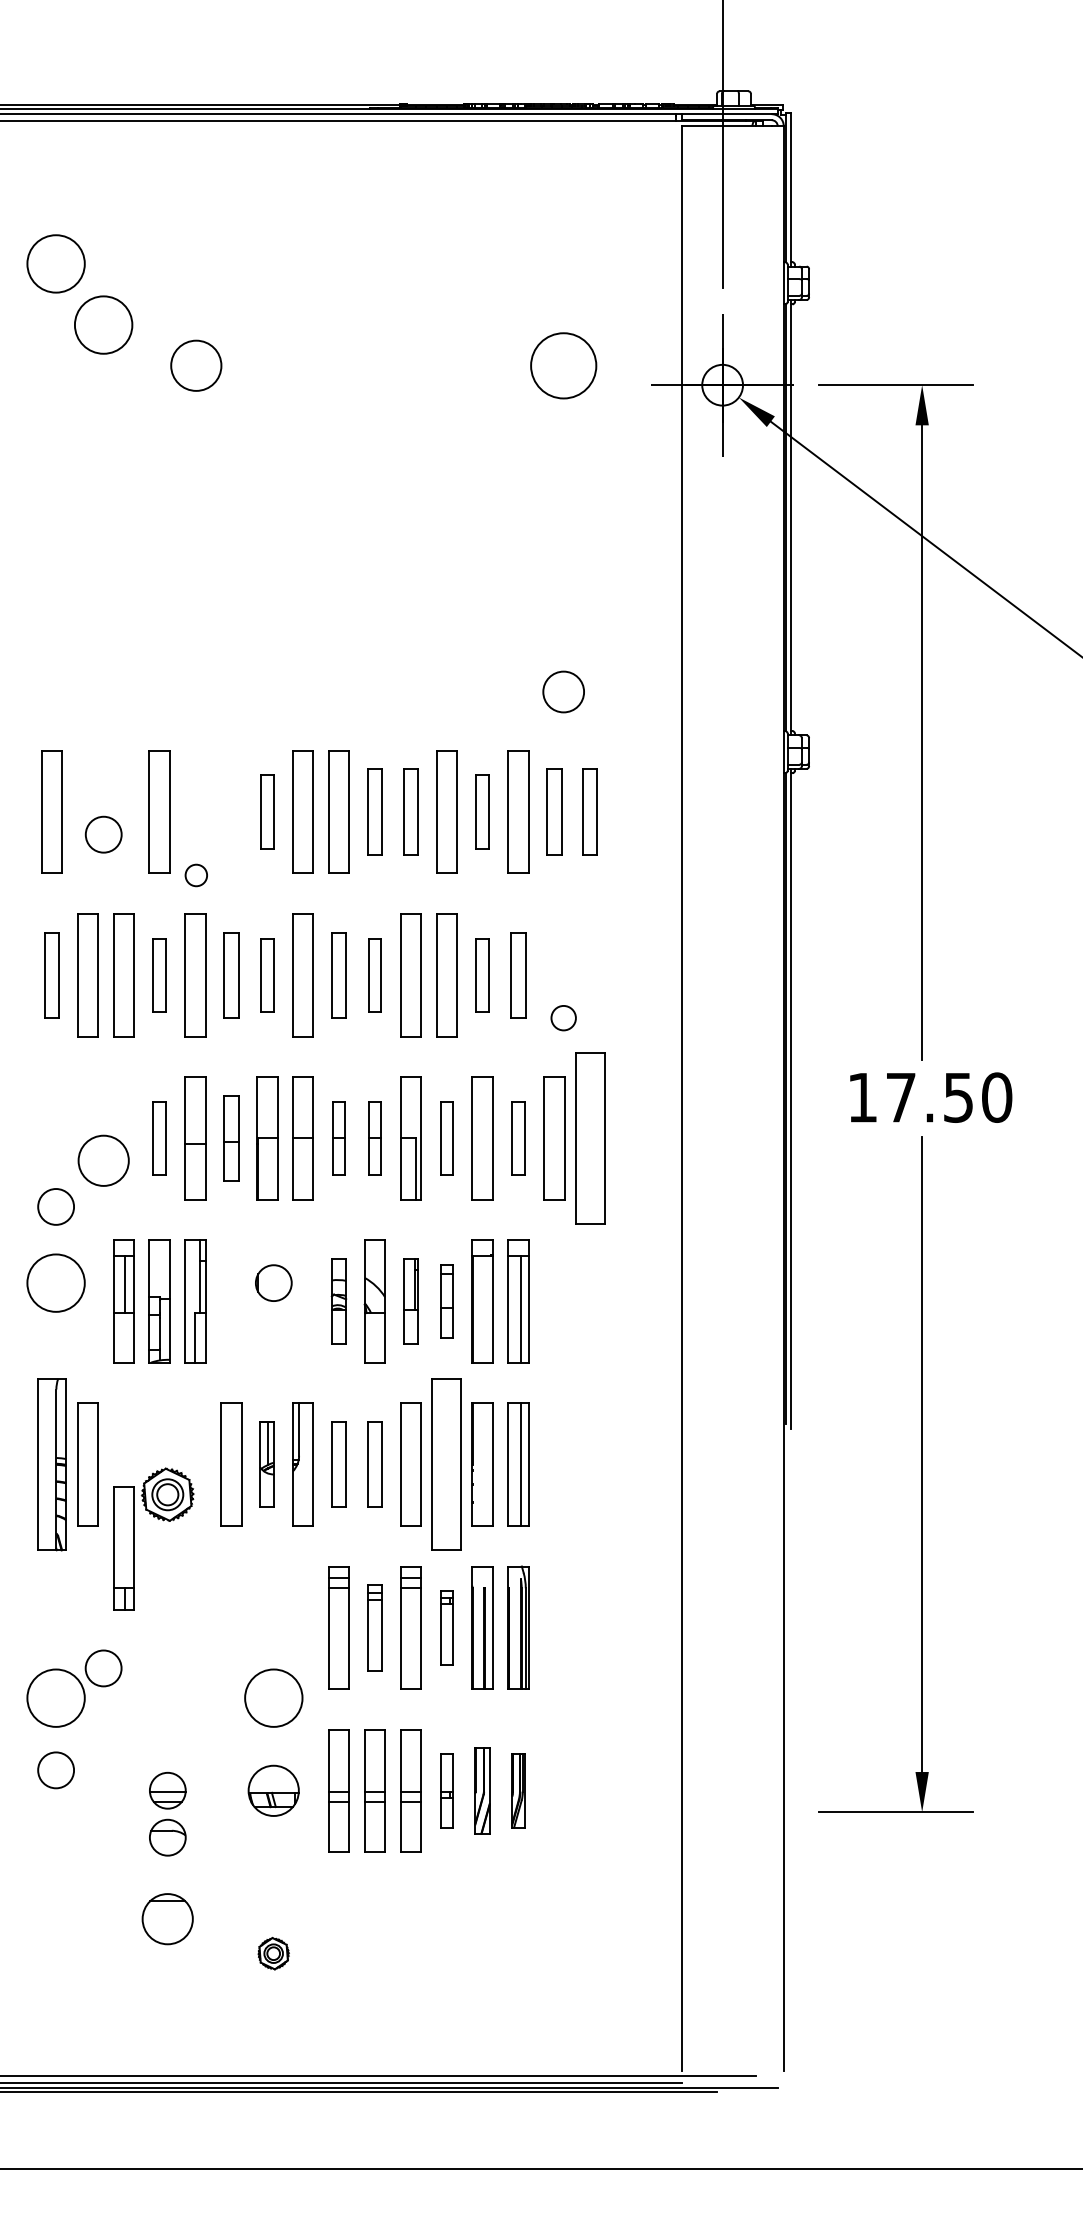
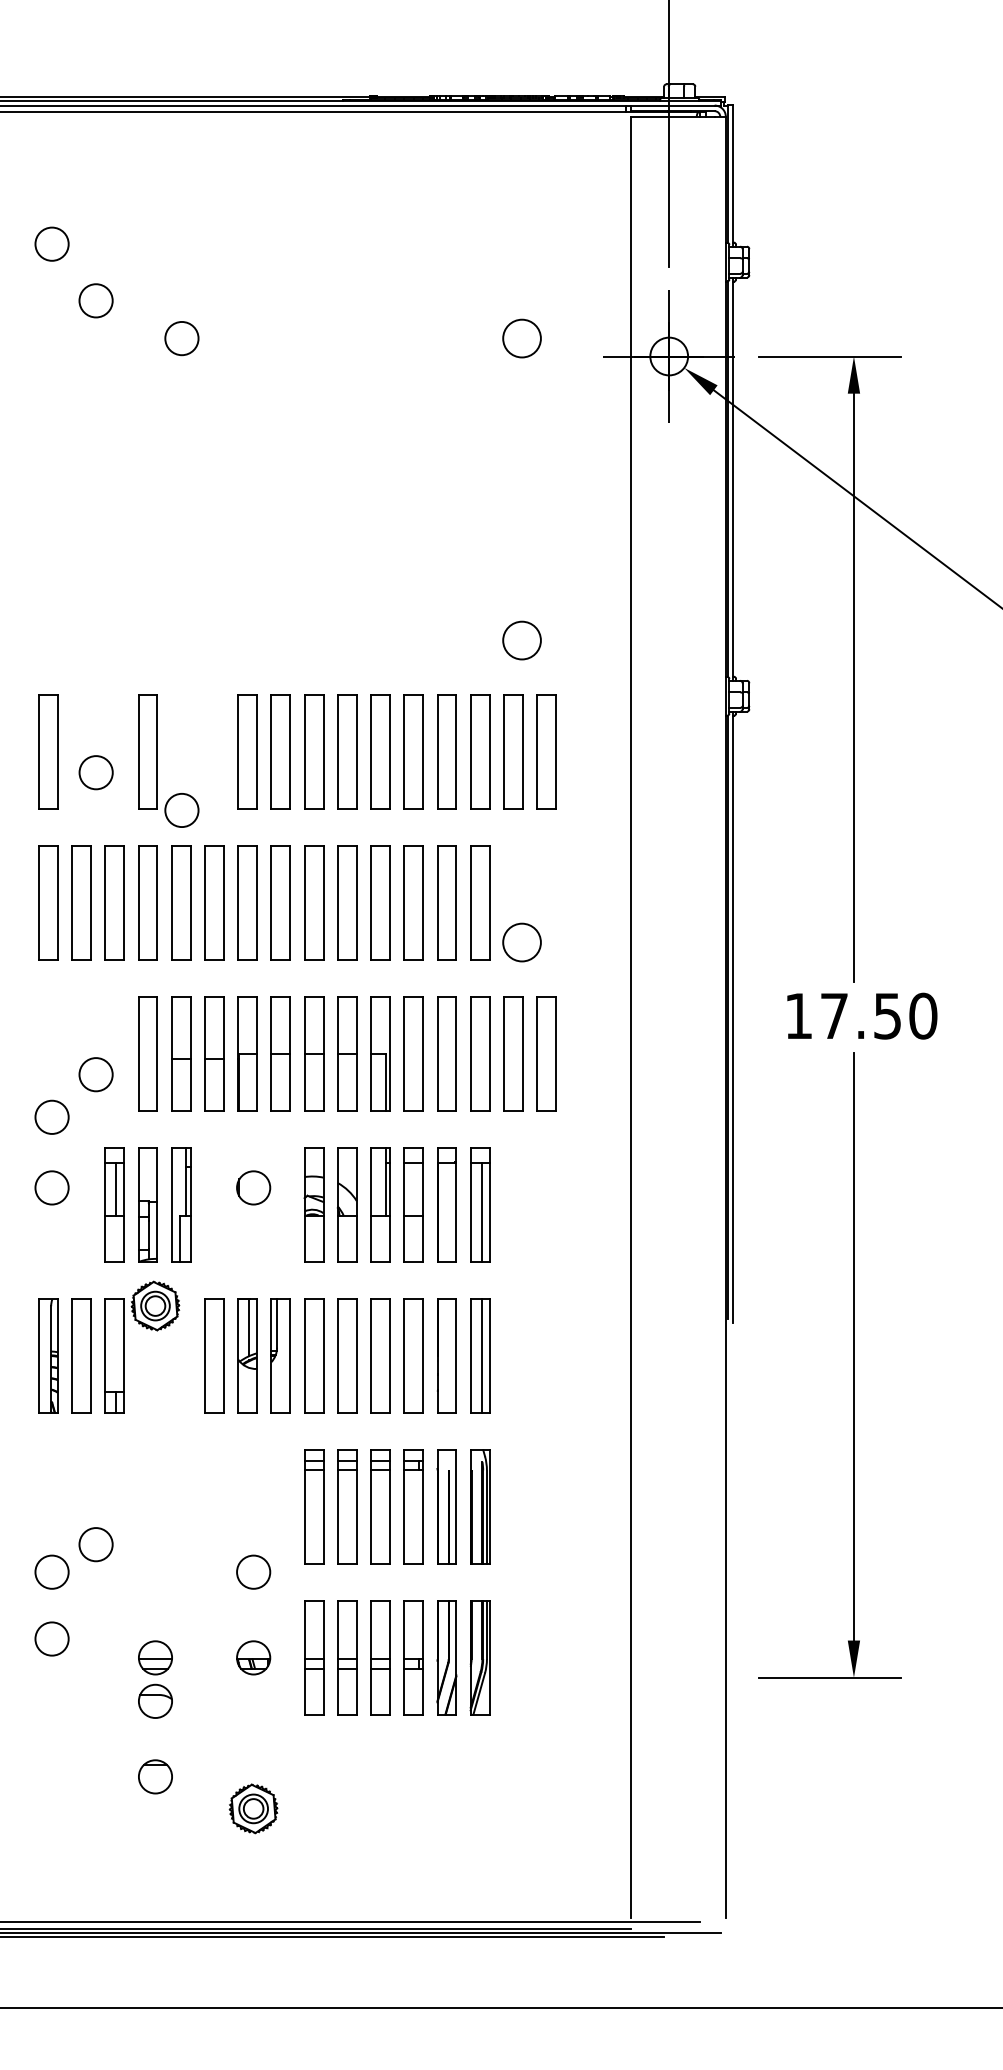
circle: (56, 263) -> (52, 243), size x0.62
circle: (103, 325) -> (95, 301), size x0.62
circle: (196, 365) -> (182, 338), size x0.71
circle: (563, 365) -> (521, 338), size x0.62
part: (267, 811) -> (247, 751), size x1.67
part: (374, 811) -> (346, 751), size x1.43
part: (410, 811) -> (380, 751), size x1.43
part: (482, 811) -> (446, 751), size x1.67
part: (554, 811) -> (513, 751), size x1.43
part: (589, 811) -> (545, 751), size x1.43
circle: (196, 875) -> (182, 810), size x1.67
part: (51, 975) -> (47, 903), size x1.43
part: (159, 975) -> (147, 903), size x1.67
part: (231, 975) -> (214, 903), size x1.43
part: (267, 975) -> (247, 903), size x1.67
part: (338, 975) -> (313, 903), size x1.43
part: (374, 975) -> (346, 903), size x1.67
part: (482, 975) -> (446, 903), size x1.67
part: (518, 975) -> (480, 903), size x1.43
circle: (563, 1017) -> (521, 941), size x1.67
part: (159, 1138) -> (147, 1053), size x1.67
part: (231, 1138) -> (214, 1053), size x1.43
part: (338, 1138) -> (313, 1053), size x1.67
part: (374, 1138) -> (346, 1053), size x1.67
part: (446, 1138) -> (413, 1053), size x1.67
part: (518, 1138) -> (480, 1053), size x1.67
part: (589, 1138) -> (545, 1053), size x0.71
circle: (103, 1160) -> (95, 1074), size x0.71
circle: (56, 1283) -> (52, 1188), size x0.62
part: (338, 1301) -> (313, 1204), size x1.43
part: (410, 1301) -> (380, 1204), size x1.43
part: (446, 1301) -> (413, 1204), size x1.67
part: (51, 1464) -> (47, 1355), size x0.71
part: (266, 1464) -> (246, 1355), size x1.43
part: (338, 1464) -> (313, 1355), size x1.43
part: (374, 1464) -> (346, 1355), size x1.43
part: (446, 1464) -> (413, 1355), size x0.71
part: (134, 1538) -> (124, 1346), moved
part: (374, 1627) -> (346, 1506), size x1.43
part: (446, 1627) -> (413, 1506), size x1.67
circle: (56, 1698) -> (52, 1572), size x0.62
circle: (273, 1698) -> (253, 1572), size x0.62
part: (273, 1790) -> (253, 1657), size x0.71
part: (446, 1790) -> (413, 1657), size x1.67
part: (482, 1790) -> (446, 1657), size x1.43
part: (518, 1790) -> (480, 1657), size x1.67
part: (167, 1919) -> (155, 1777), size x0.71
part: (273, 1953) -> (253, 1808), size x1.67

